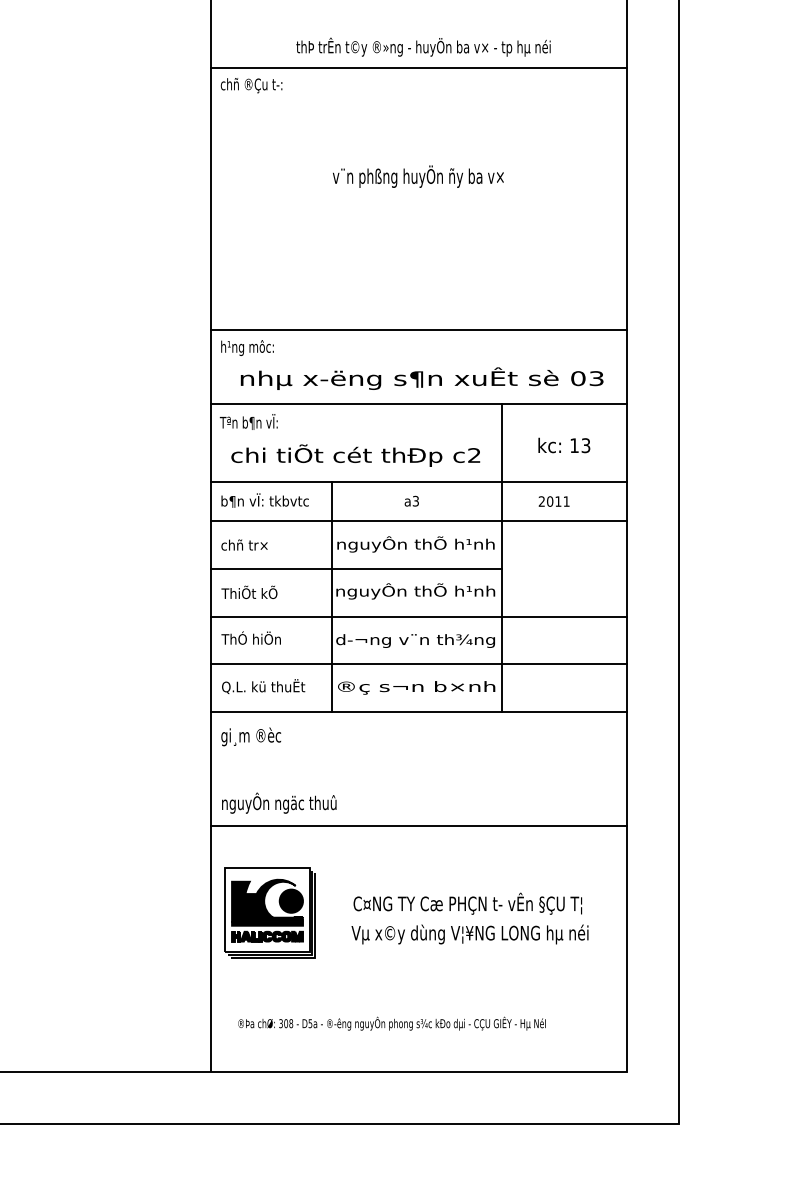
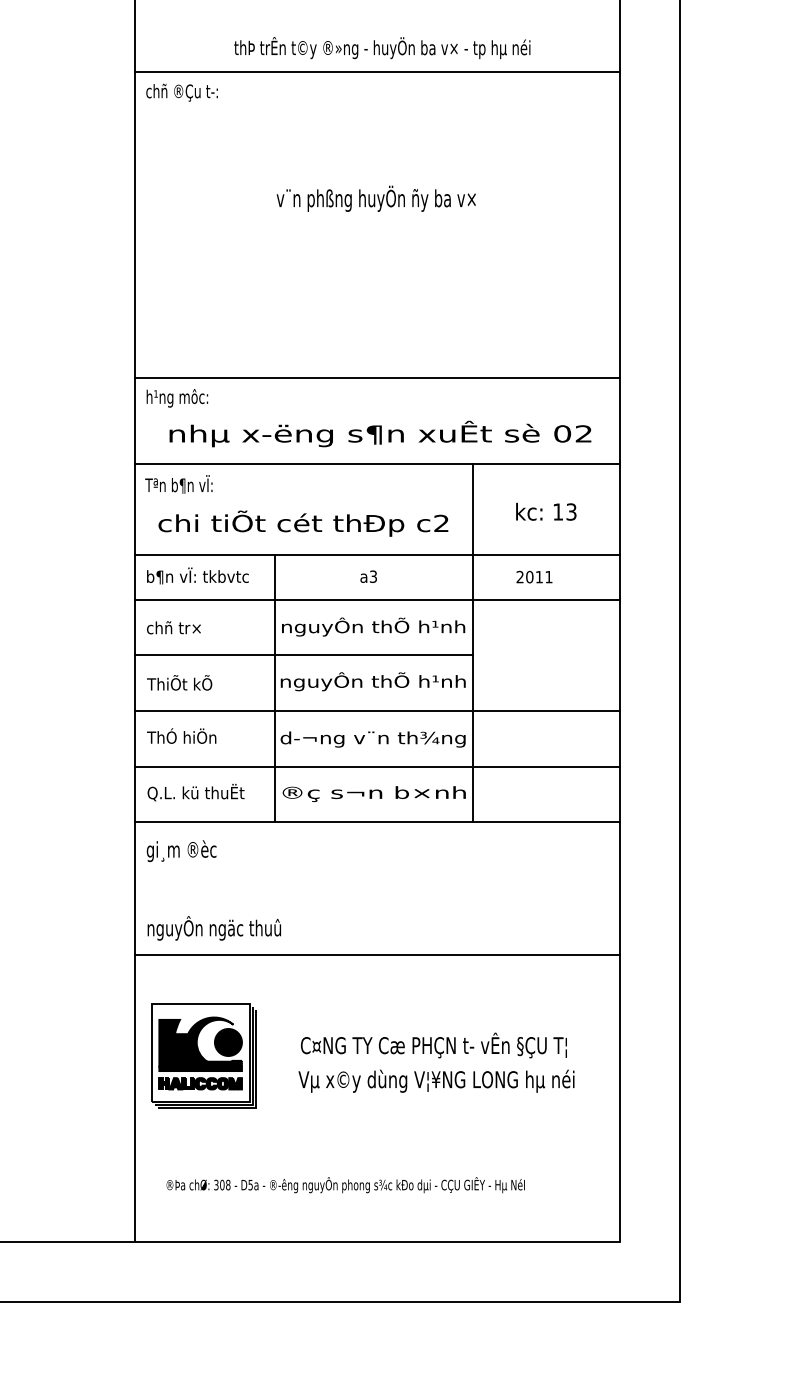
text: (596, 378) -> (583, 433), 03 -> 02

